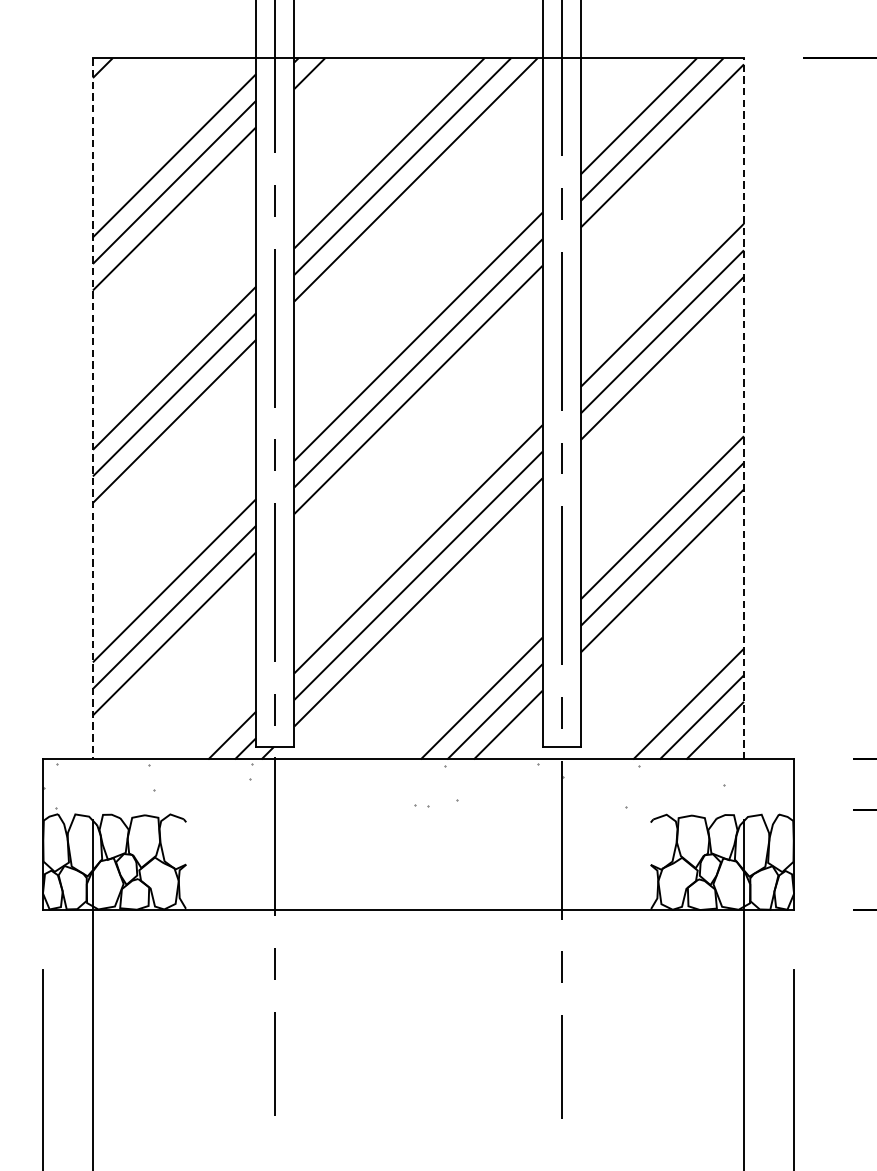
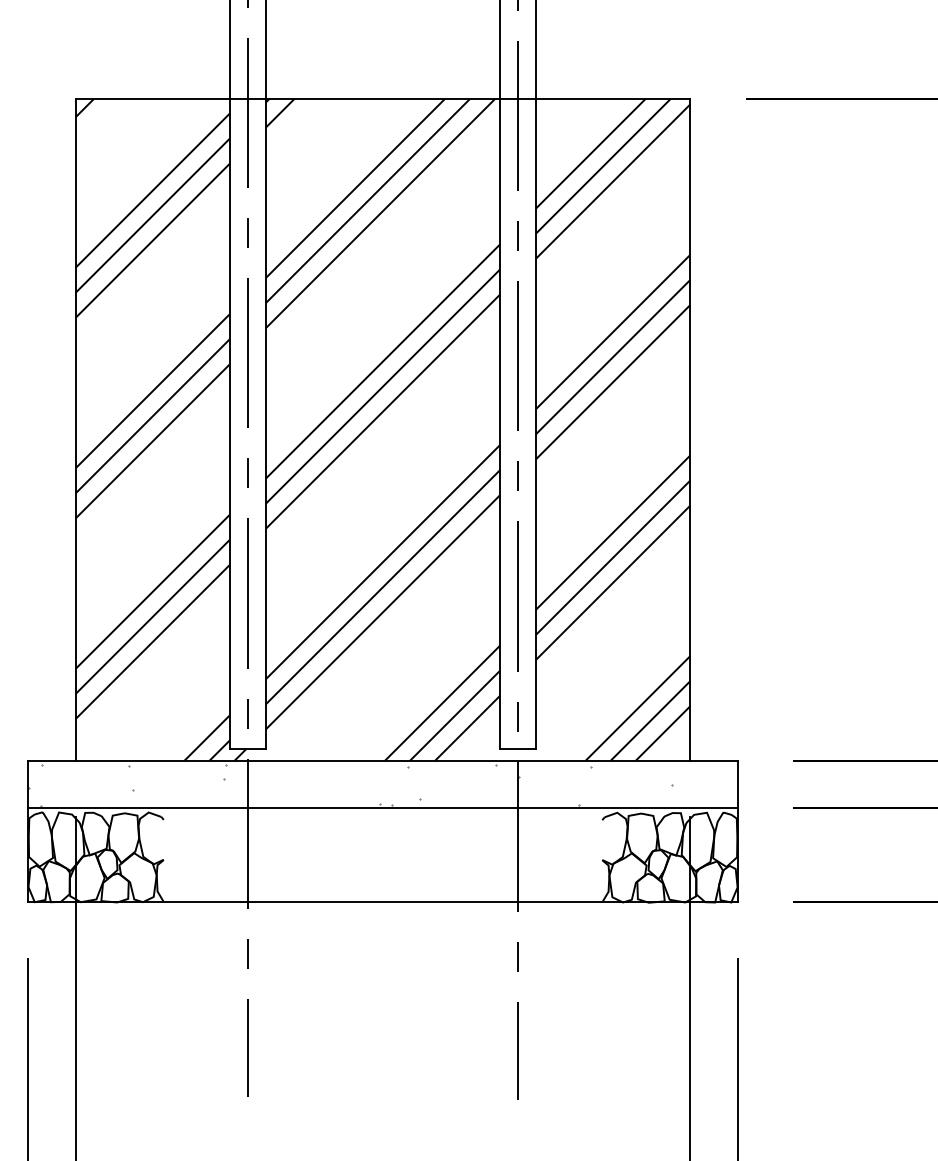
line: (92, 408) -> (75, 429), dashed -> solid
line: (744, 408) -> (690, 429), dashed -> solid
line: (417, 809) -> (382, 807), added

